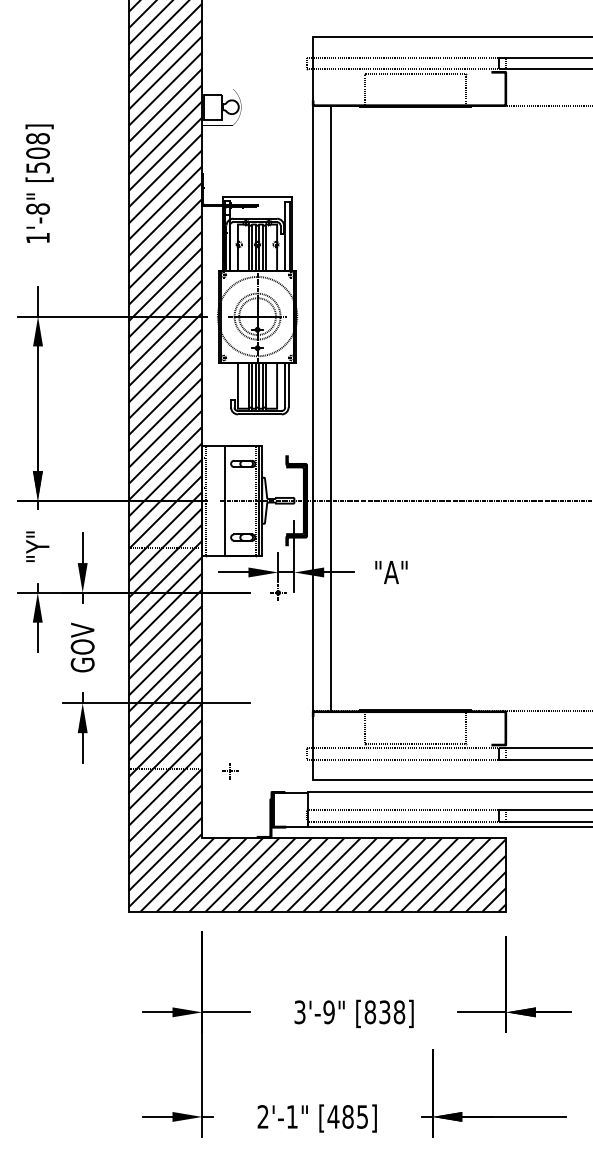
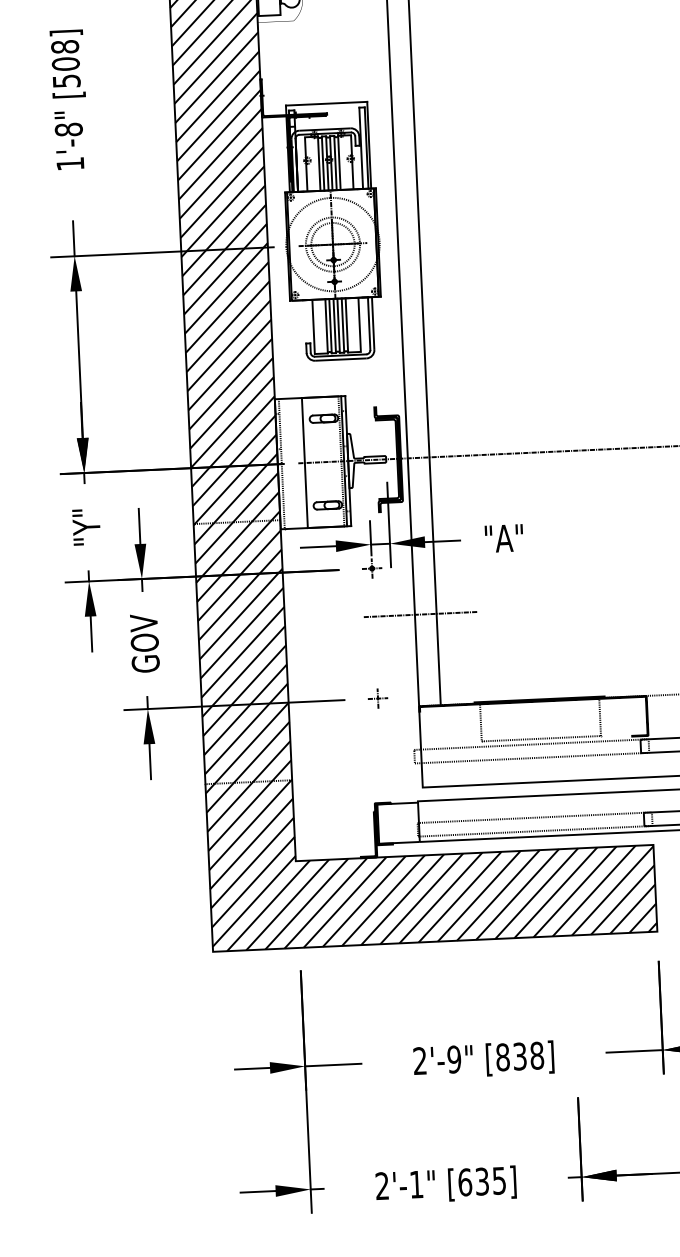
line: (317, 633) -> (420, 614), added
part: (230, 771) -> (378, 698), moved
text: (299, 1012) -> (419, 1061), 3'-9" -> 2'-9"
text: (340, 1116) -> (473, 1181), [485] -> [635]

